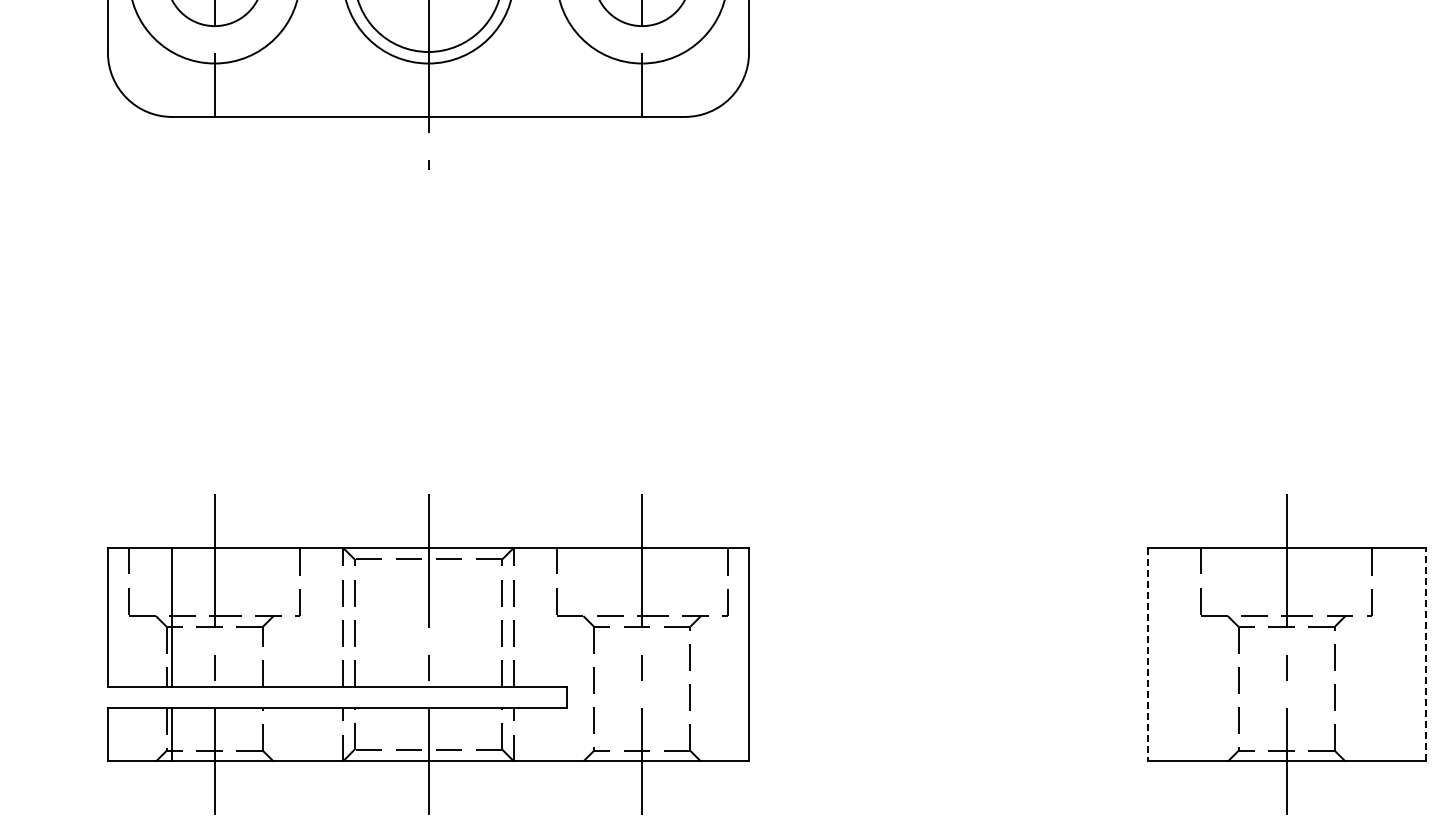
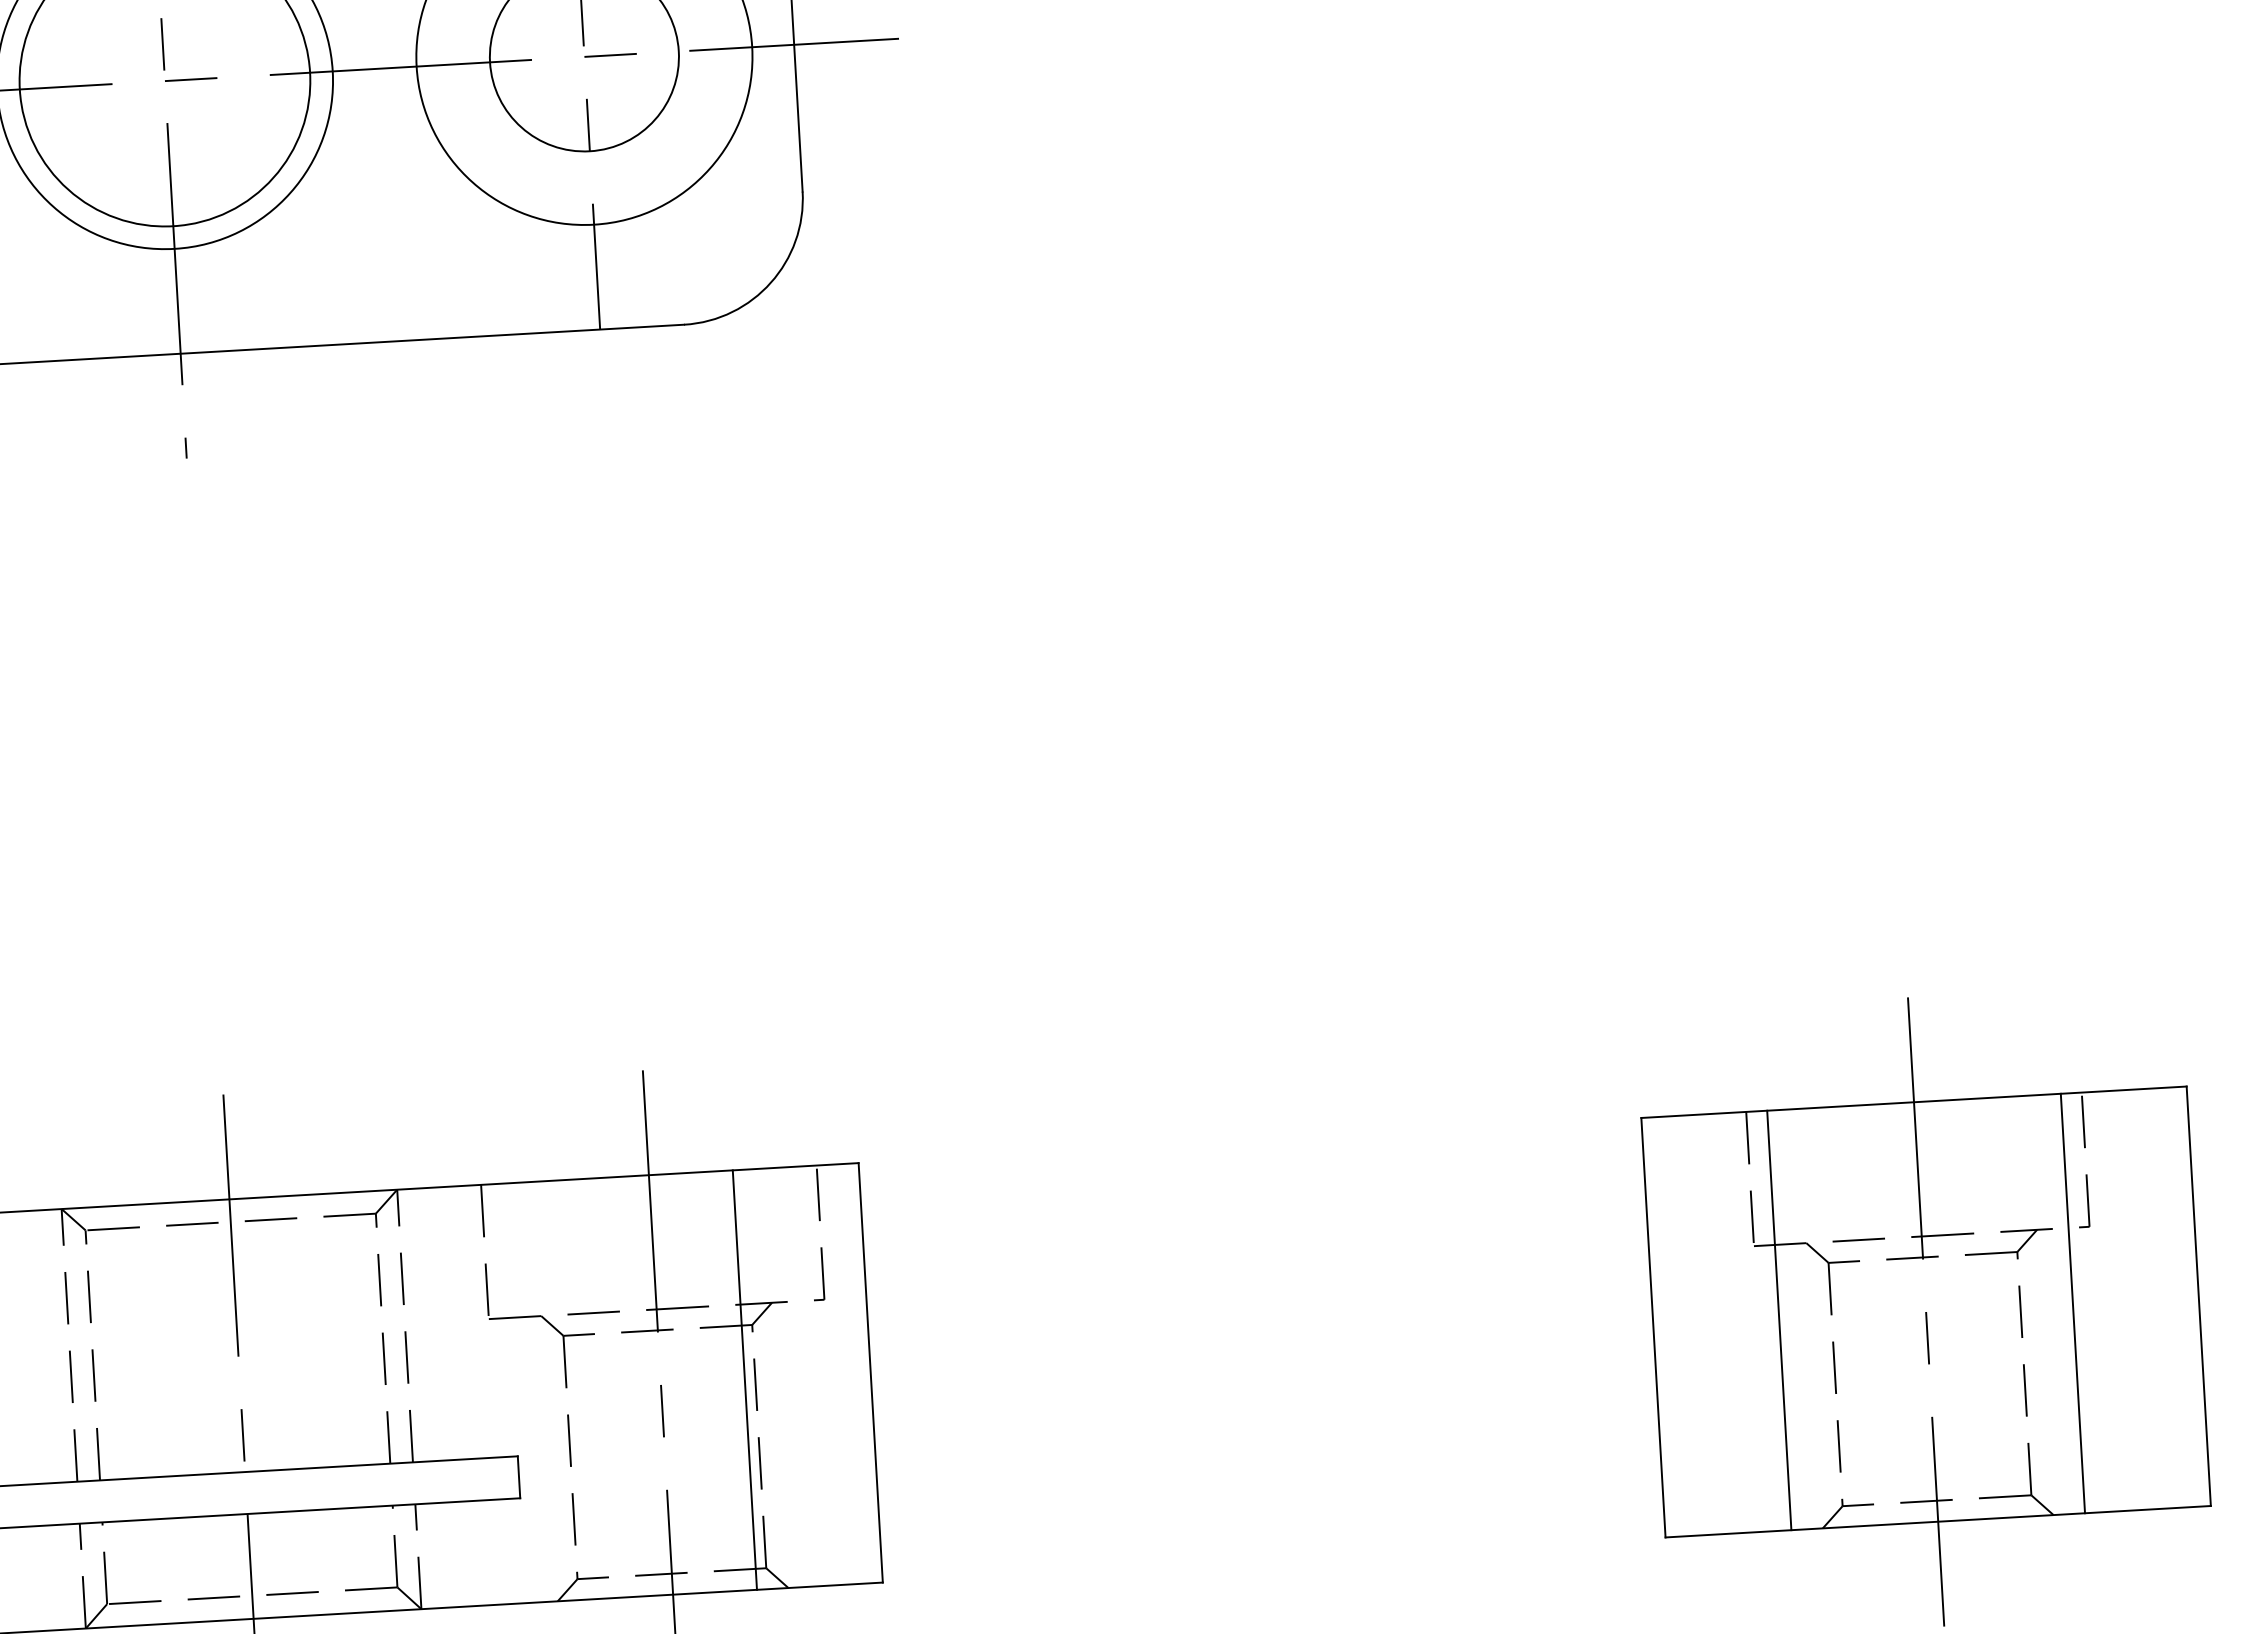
line: (684, 654) -> (744, 1379), added
line: (1147, 654) -> (1652, 1327), dashed -> solid
line: (1211, 654) -> (1778, 1320), added
line: (1361, 654) -> (2072, 1303), added
line: (1425, 654) -> (2198, 1296), dashed -> solid

